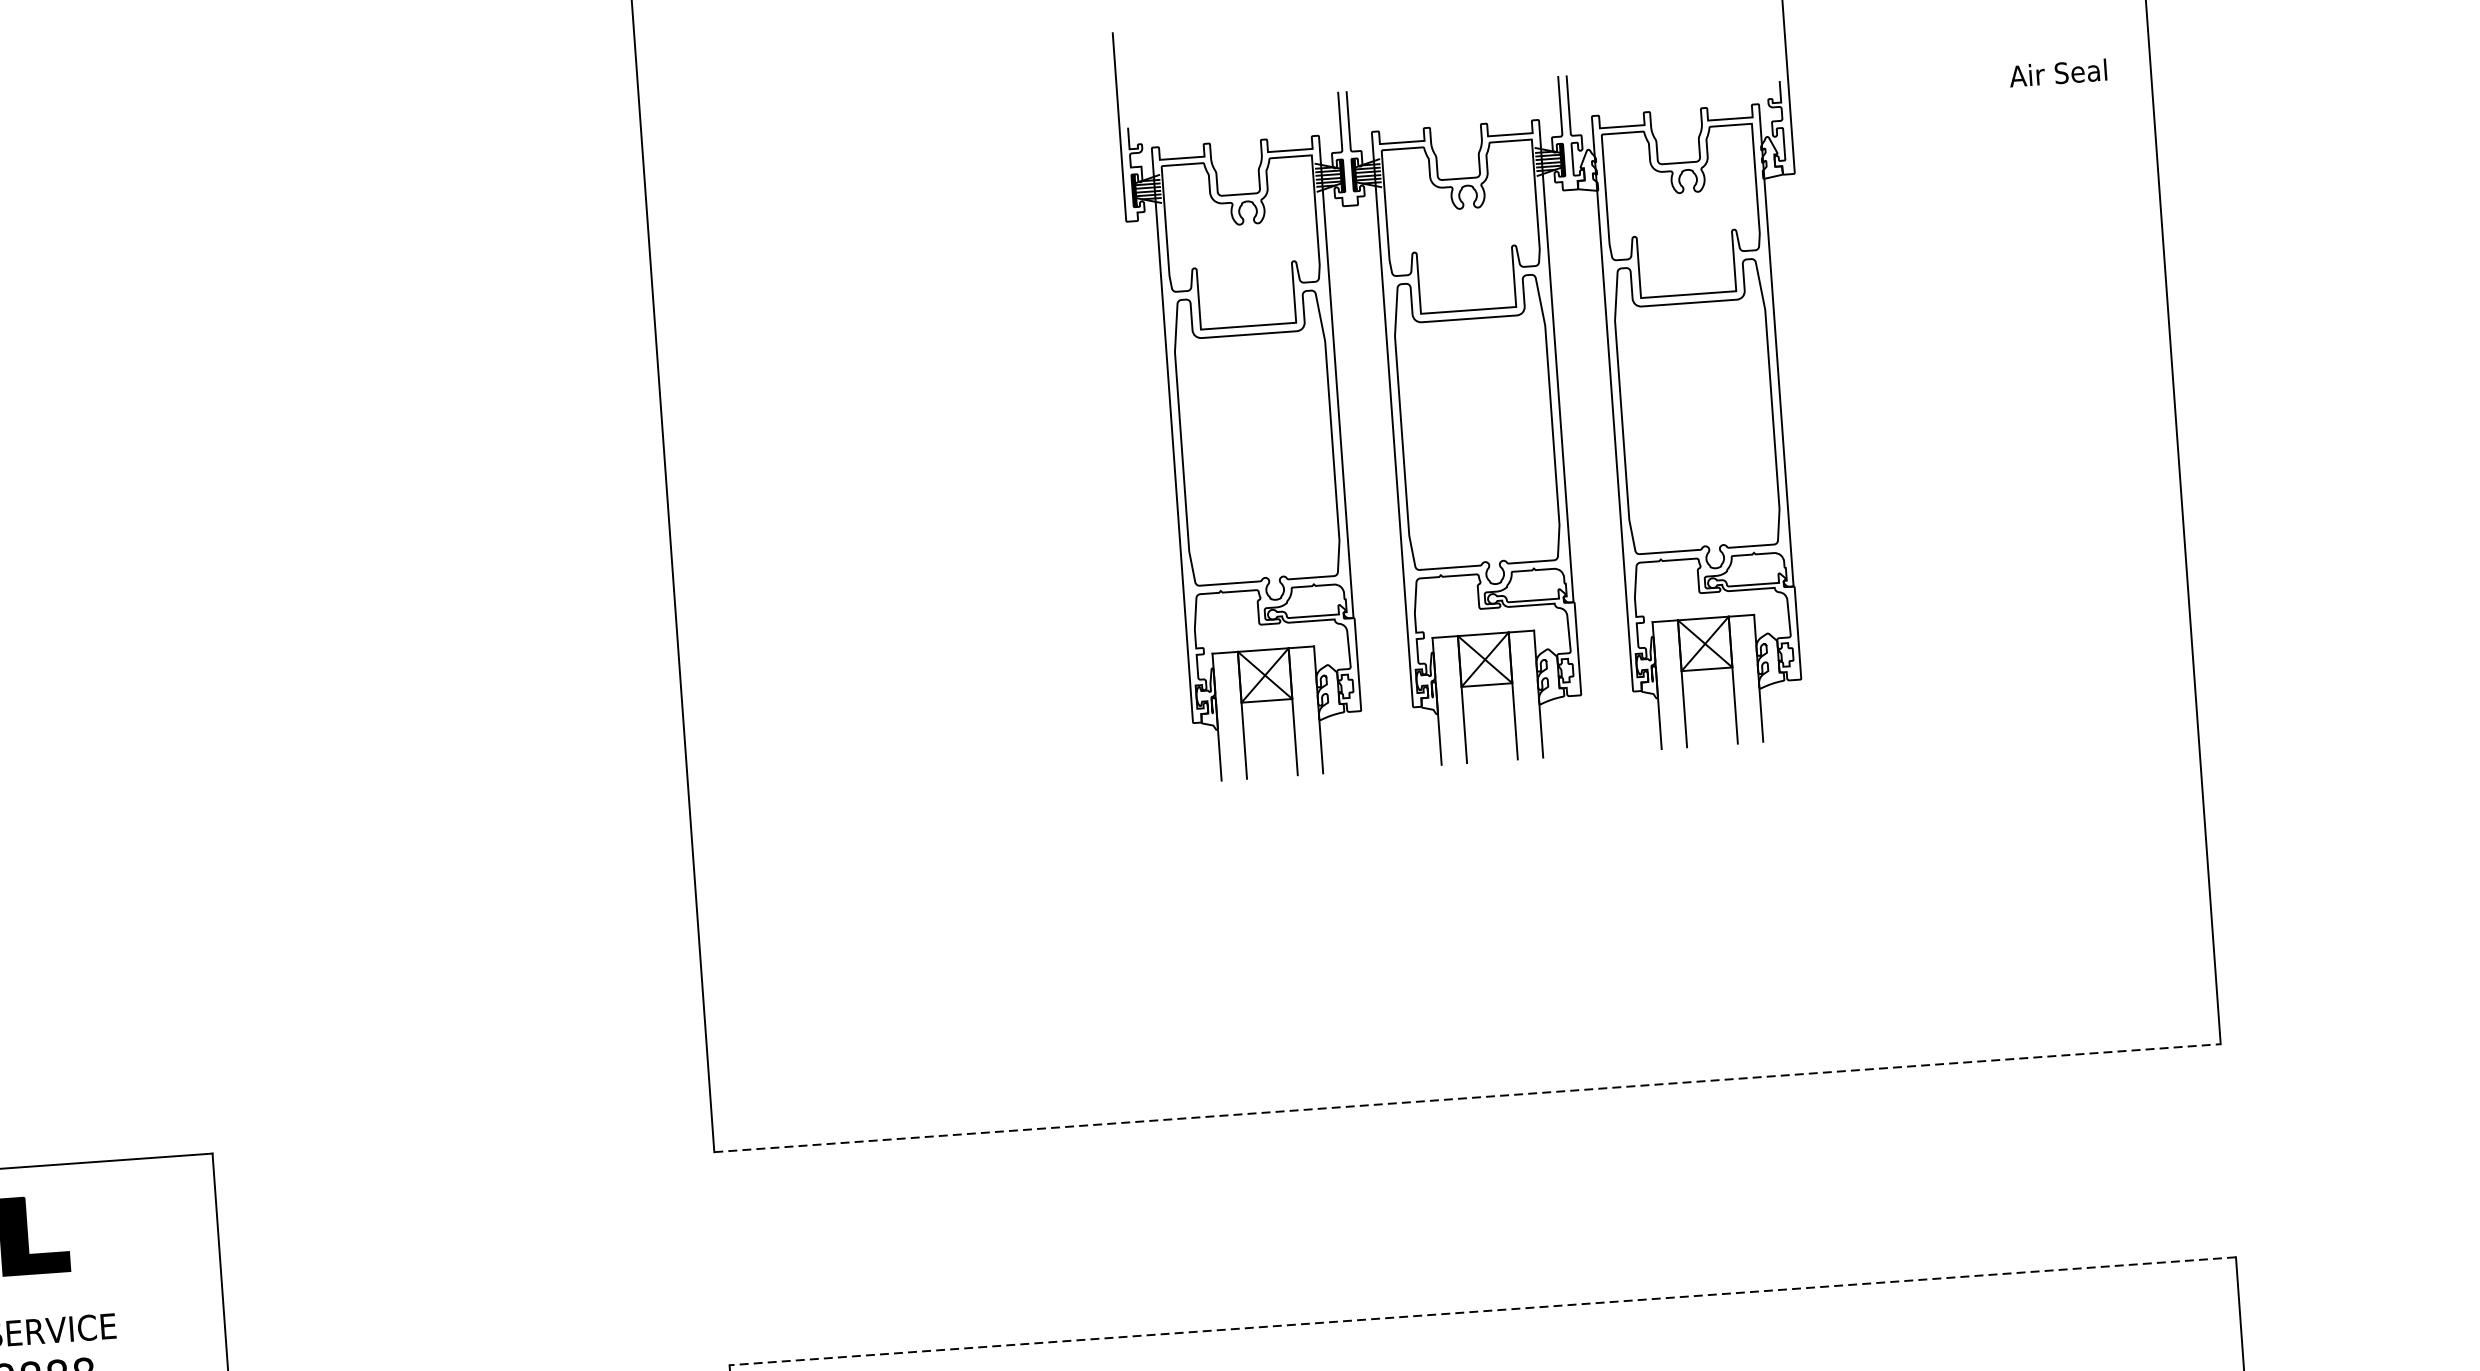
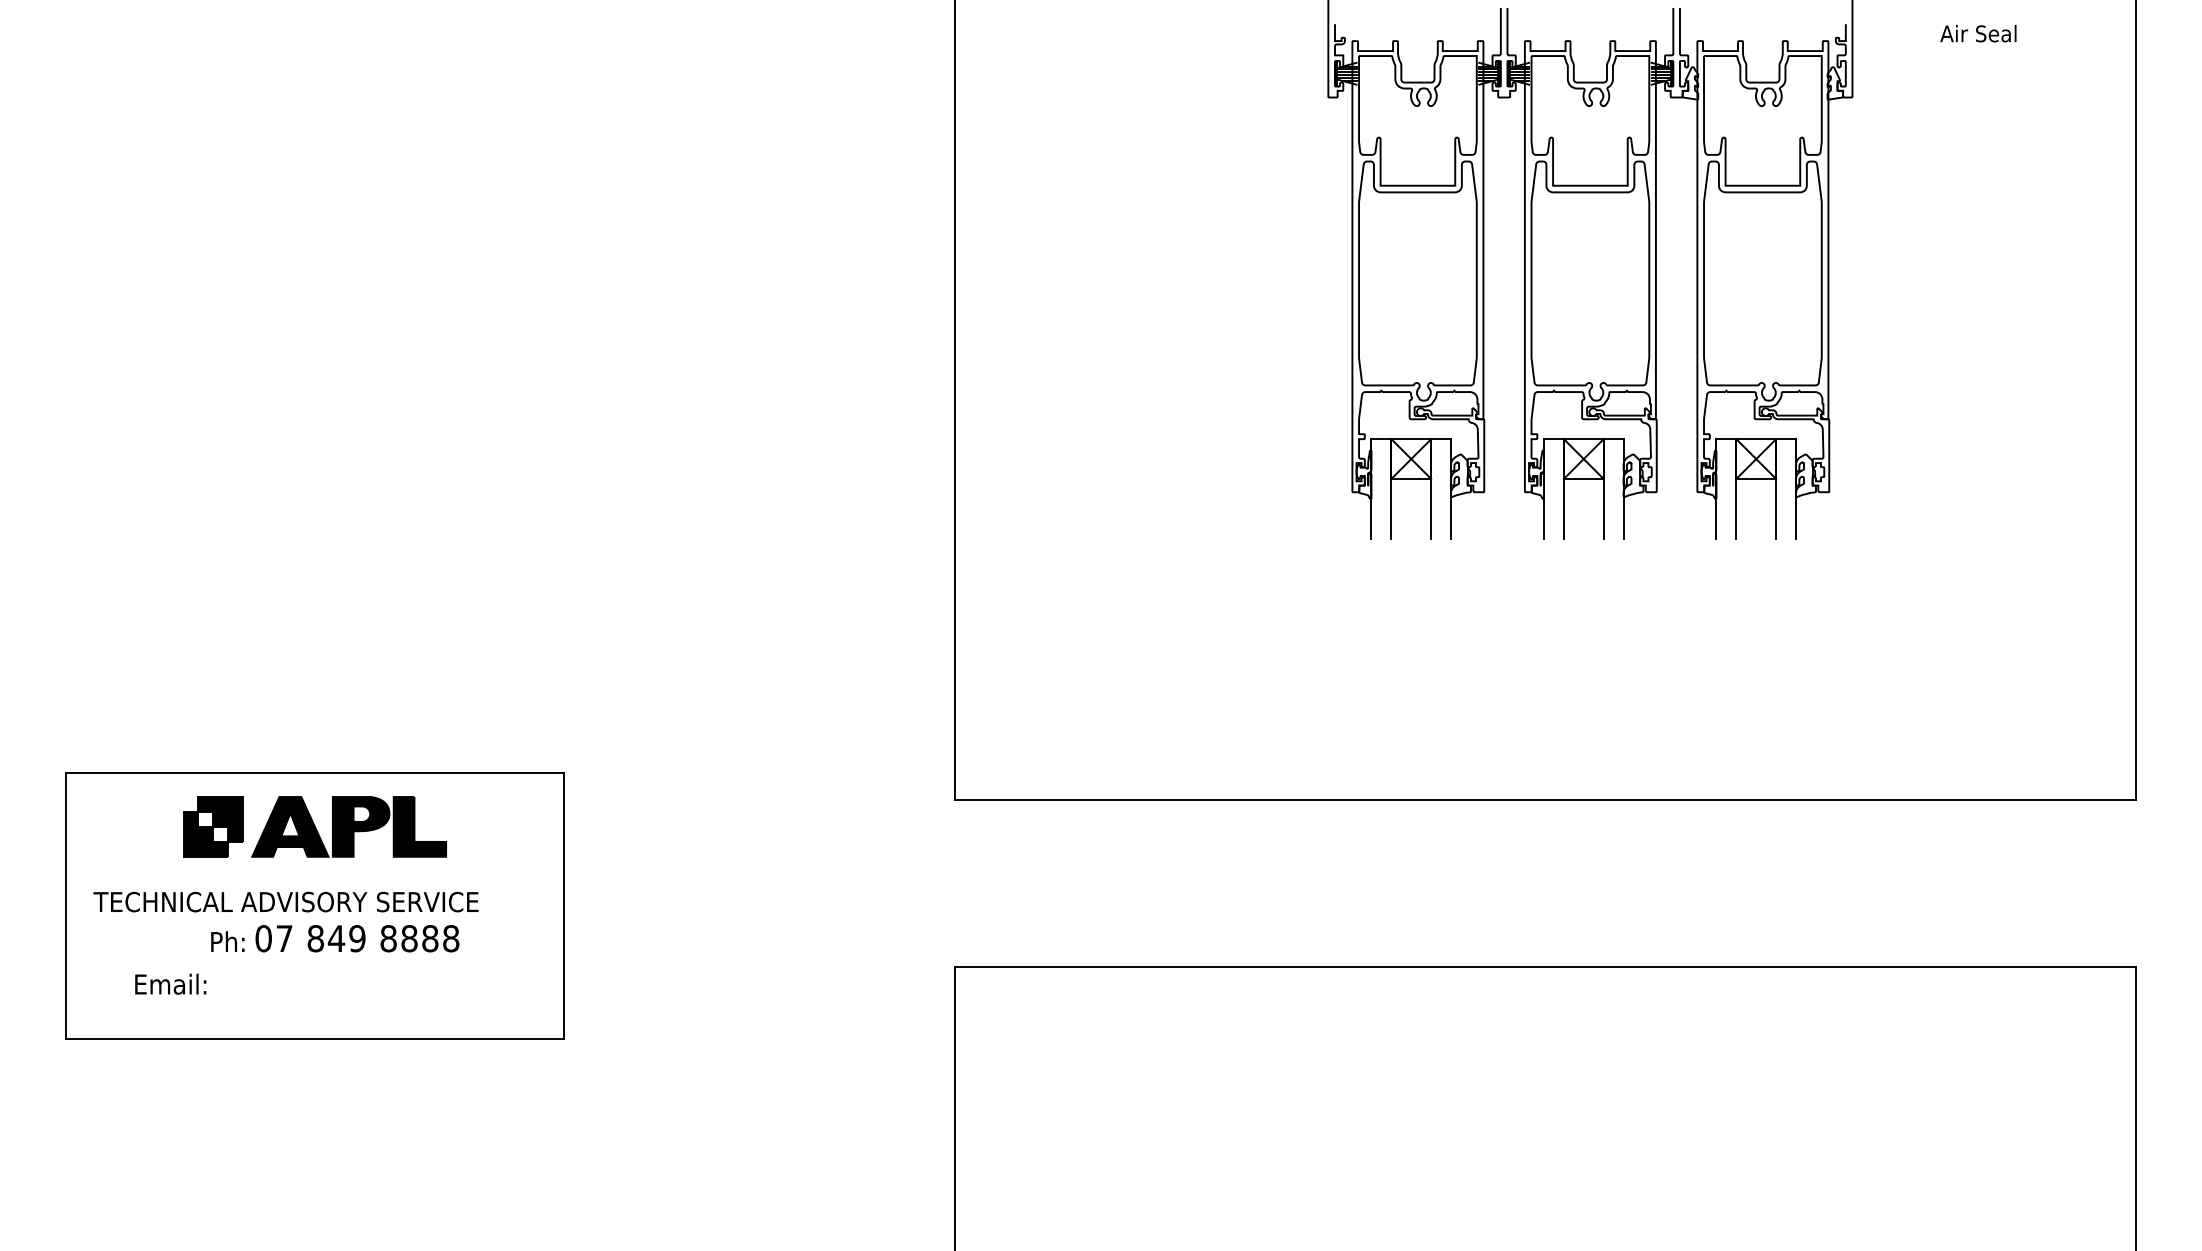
text: (2058, 72) -> (1978, 33), moved
line: (1467, 1098) -> (1545, 800), dashed -> solid
line: (1481, 1311) -> (1544, 967), dashed -> solid

